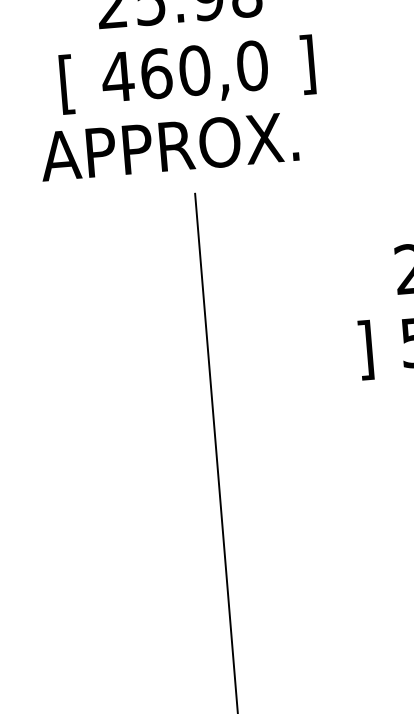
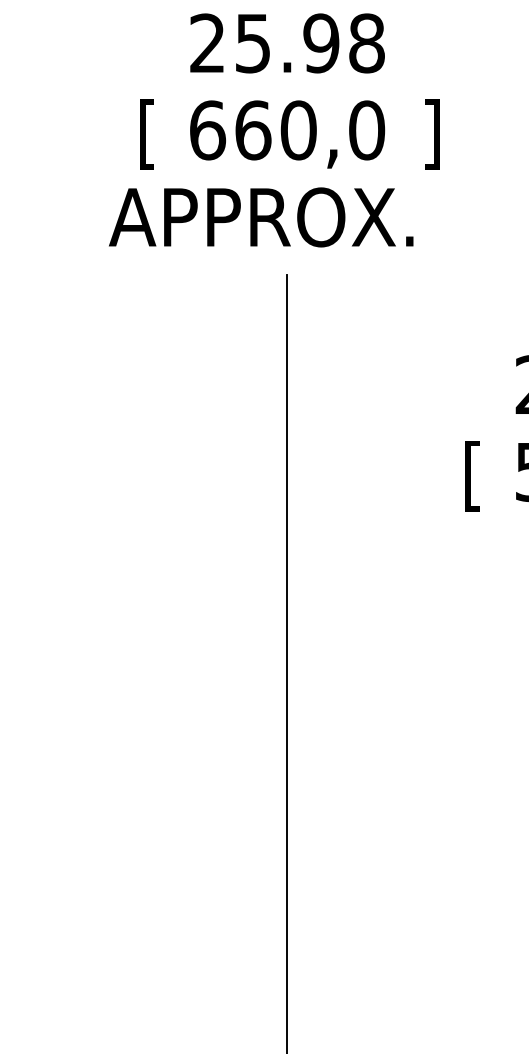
text: (117, 77) -> (207, 130), 460,0 -> 660,0
text: (365, 350) -> (472, 476), ] -> [

